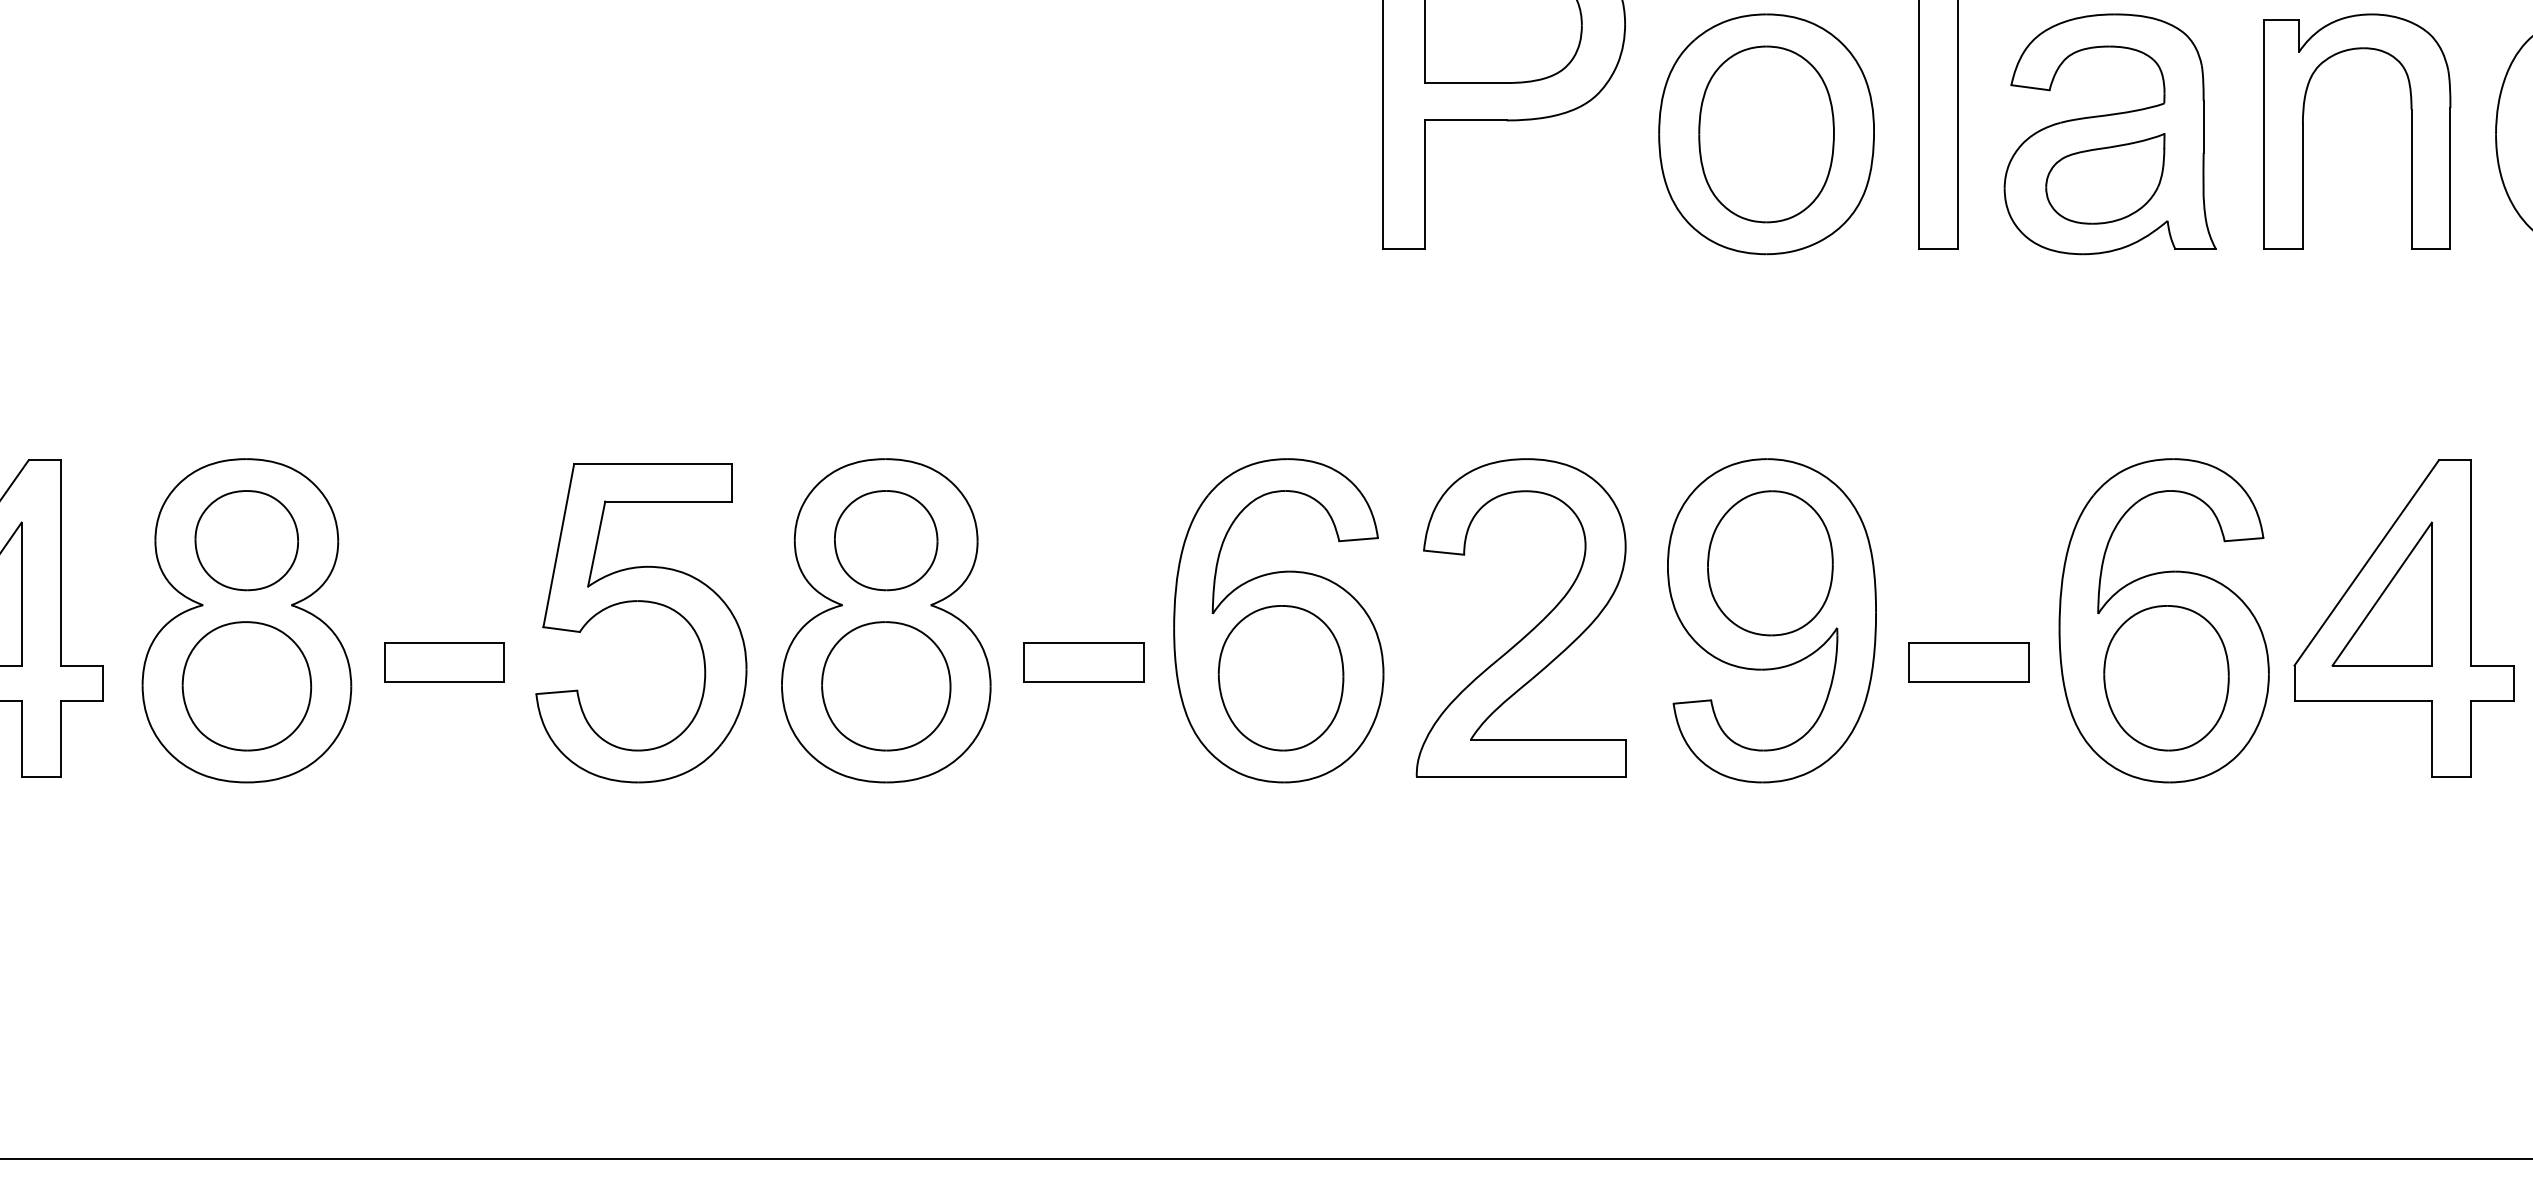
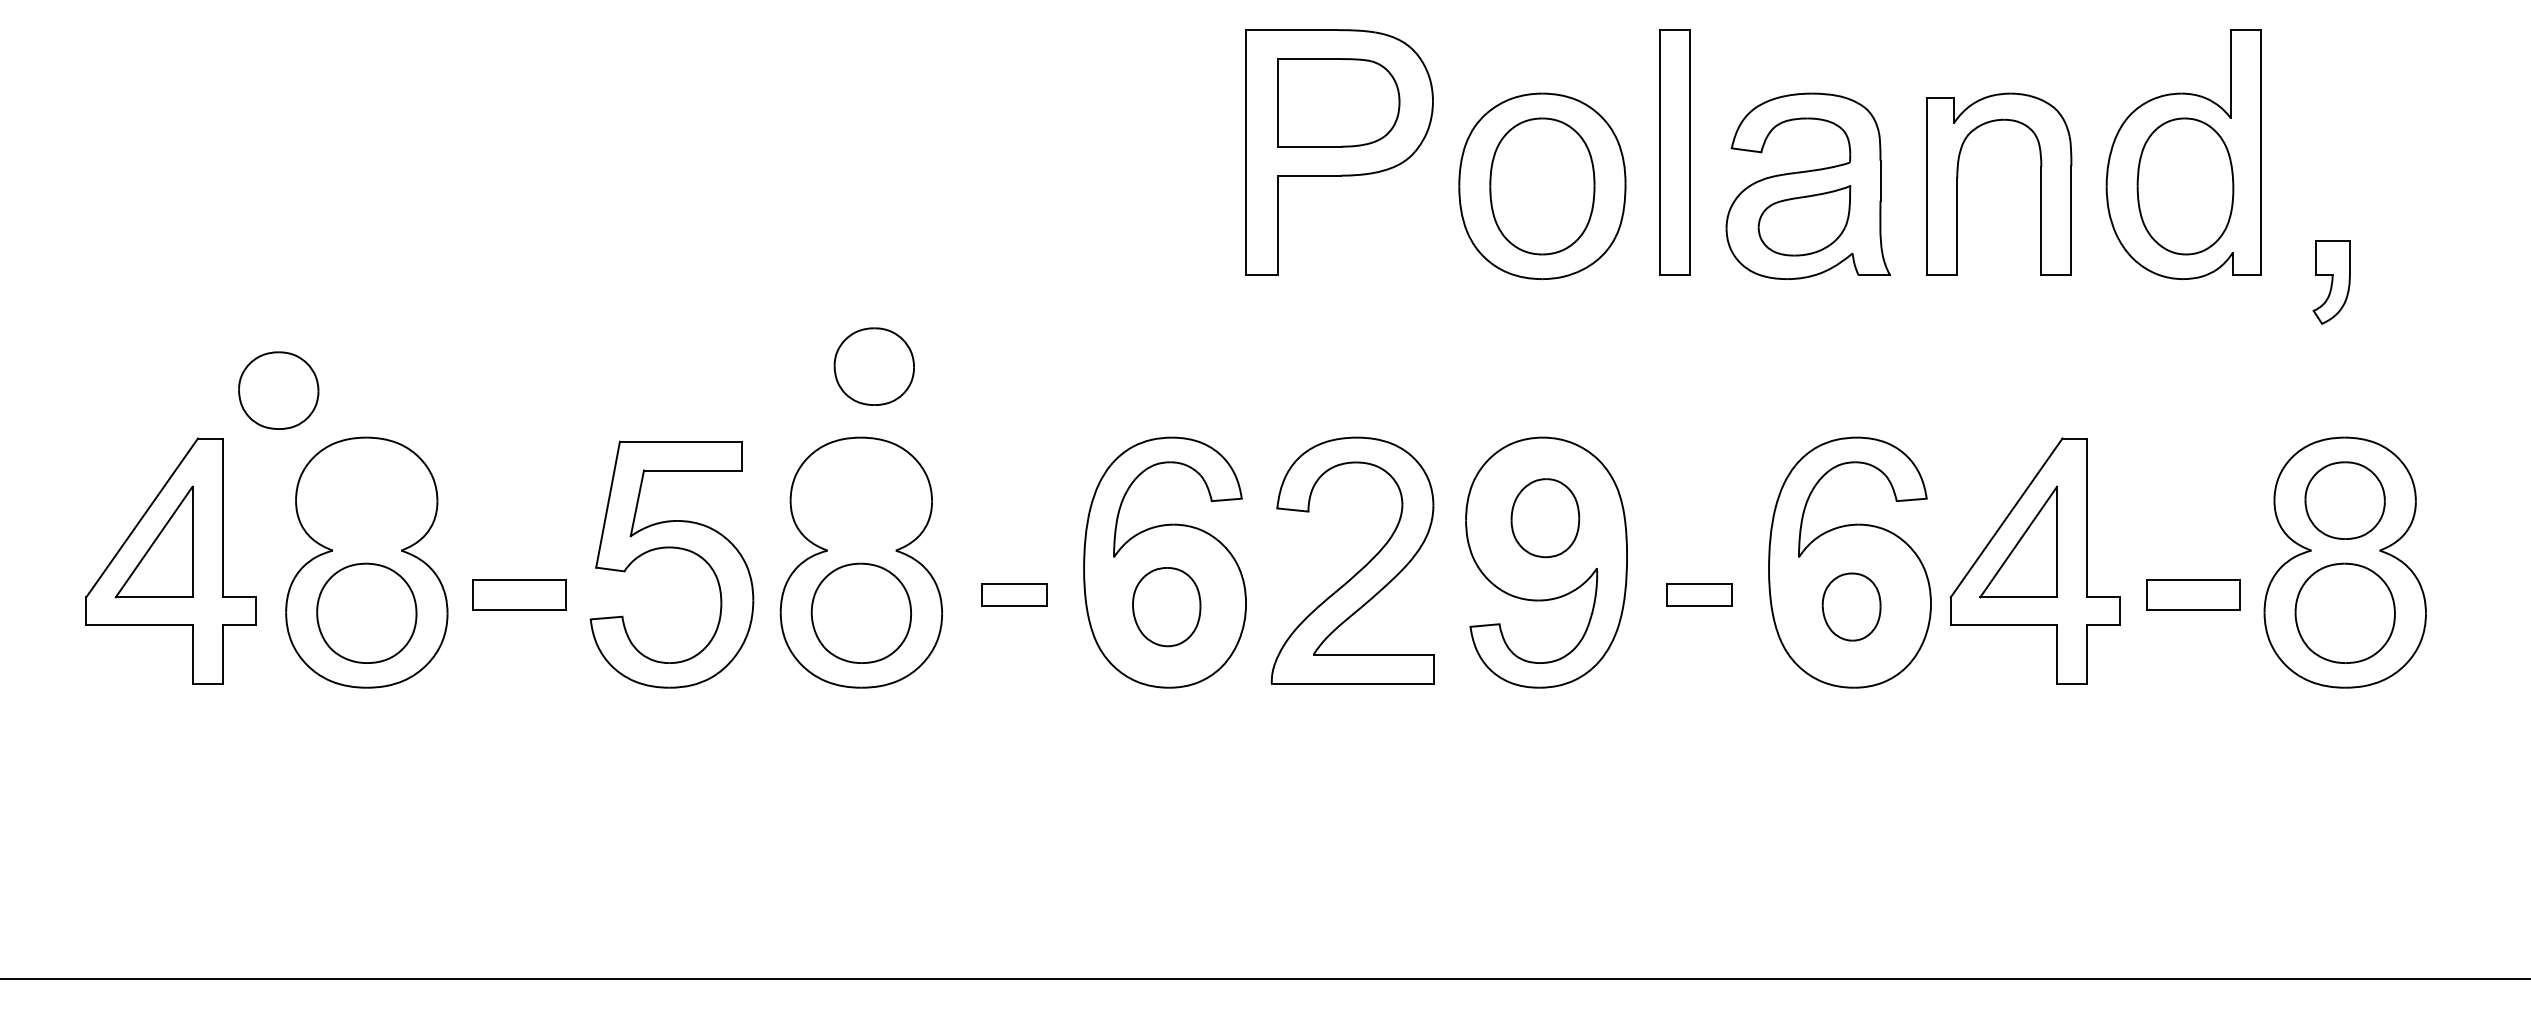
part: (246, 540) -> (278, 390), moved
part: (885, 540) -> (873, 366), moved
part: (1770, 562) -> (1545, 517), size x0.7
part: (1084, 661) -> (1014, 594), size x0.7
part: (1969, 661) -> (1699, 594), size x0.7
part: (1280, 677) -> (1166, 606), size x0.7
part: (2166, 677) -> (1851, 606), size x0.6

